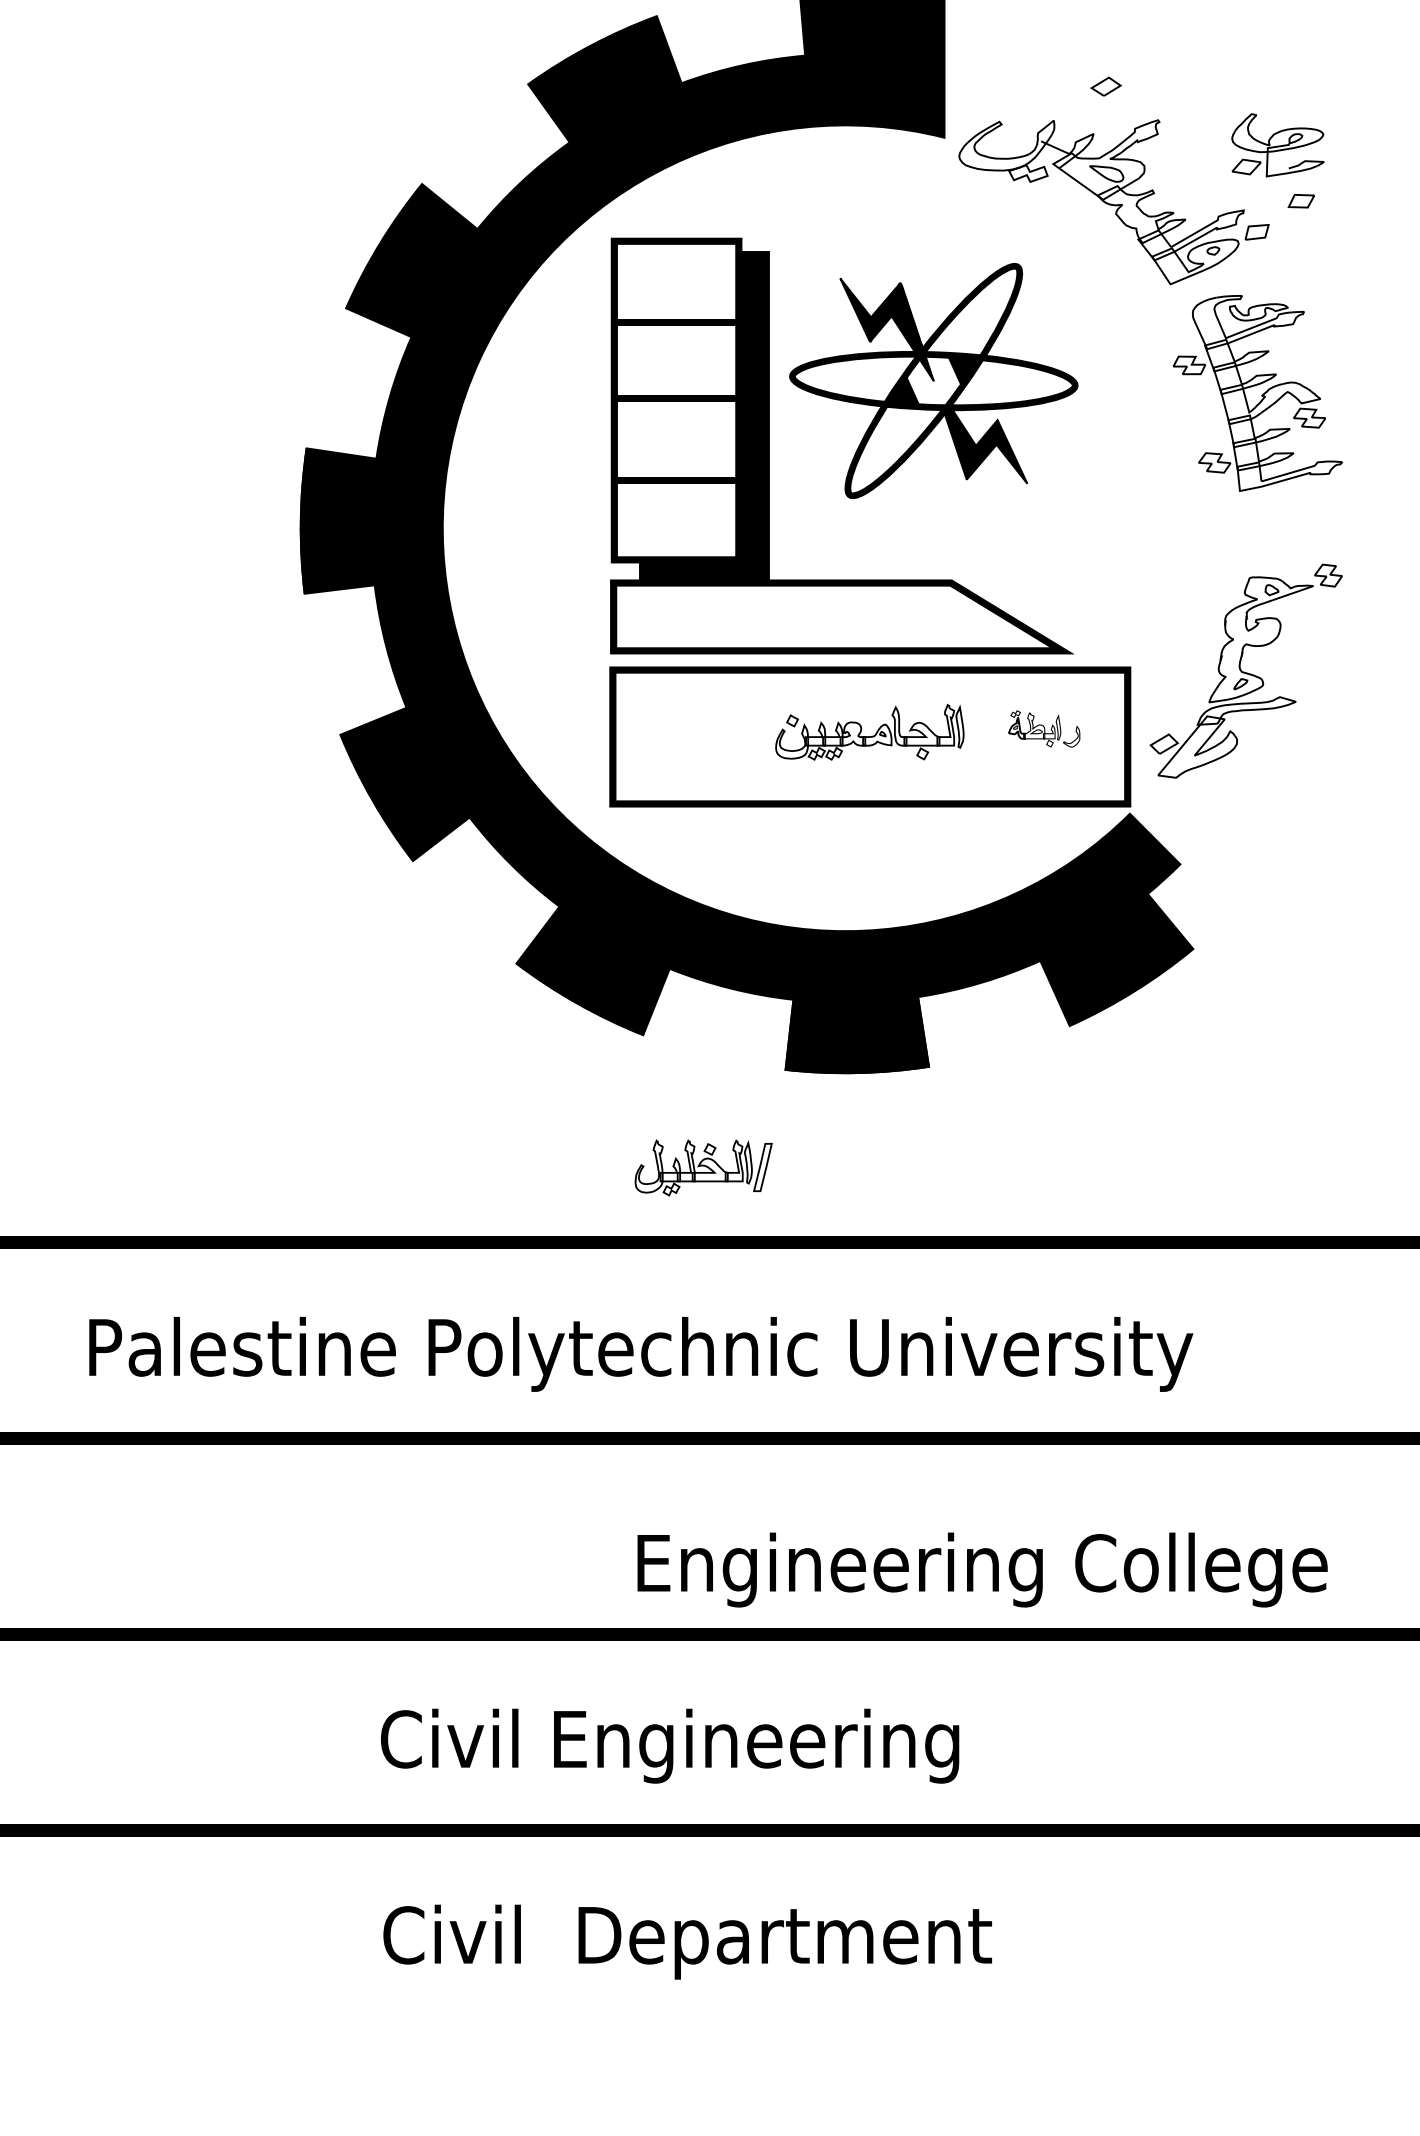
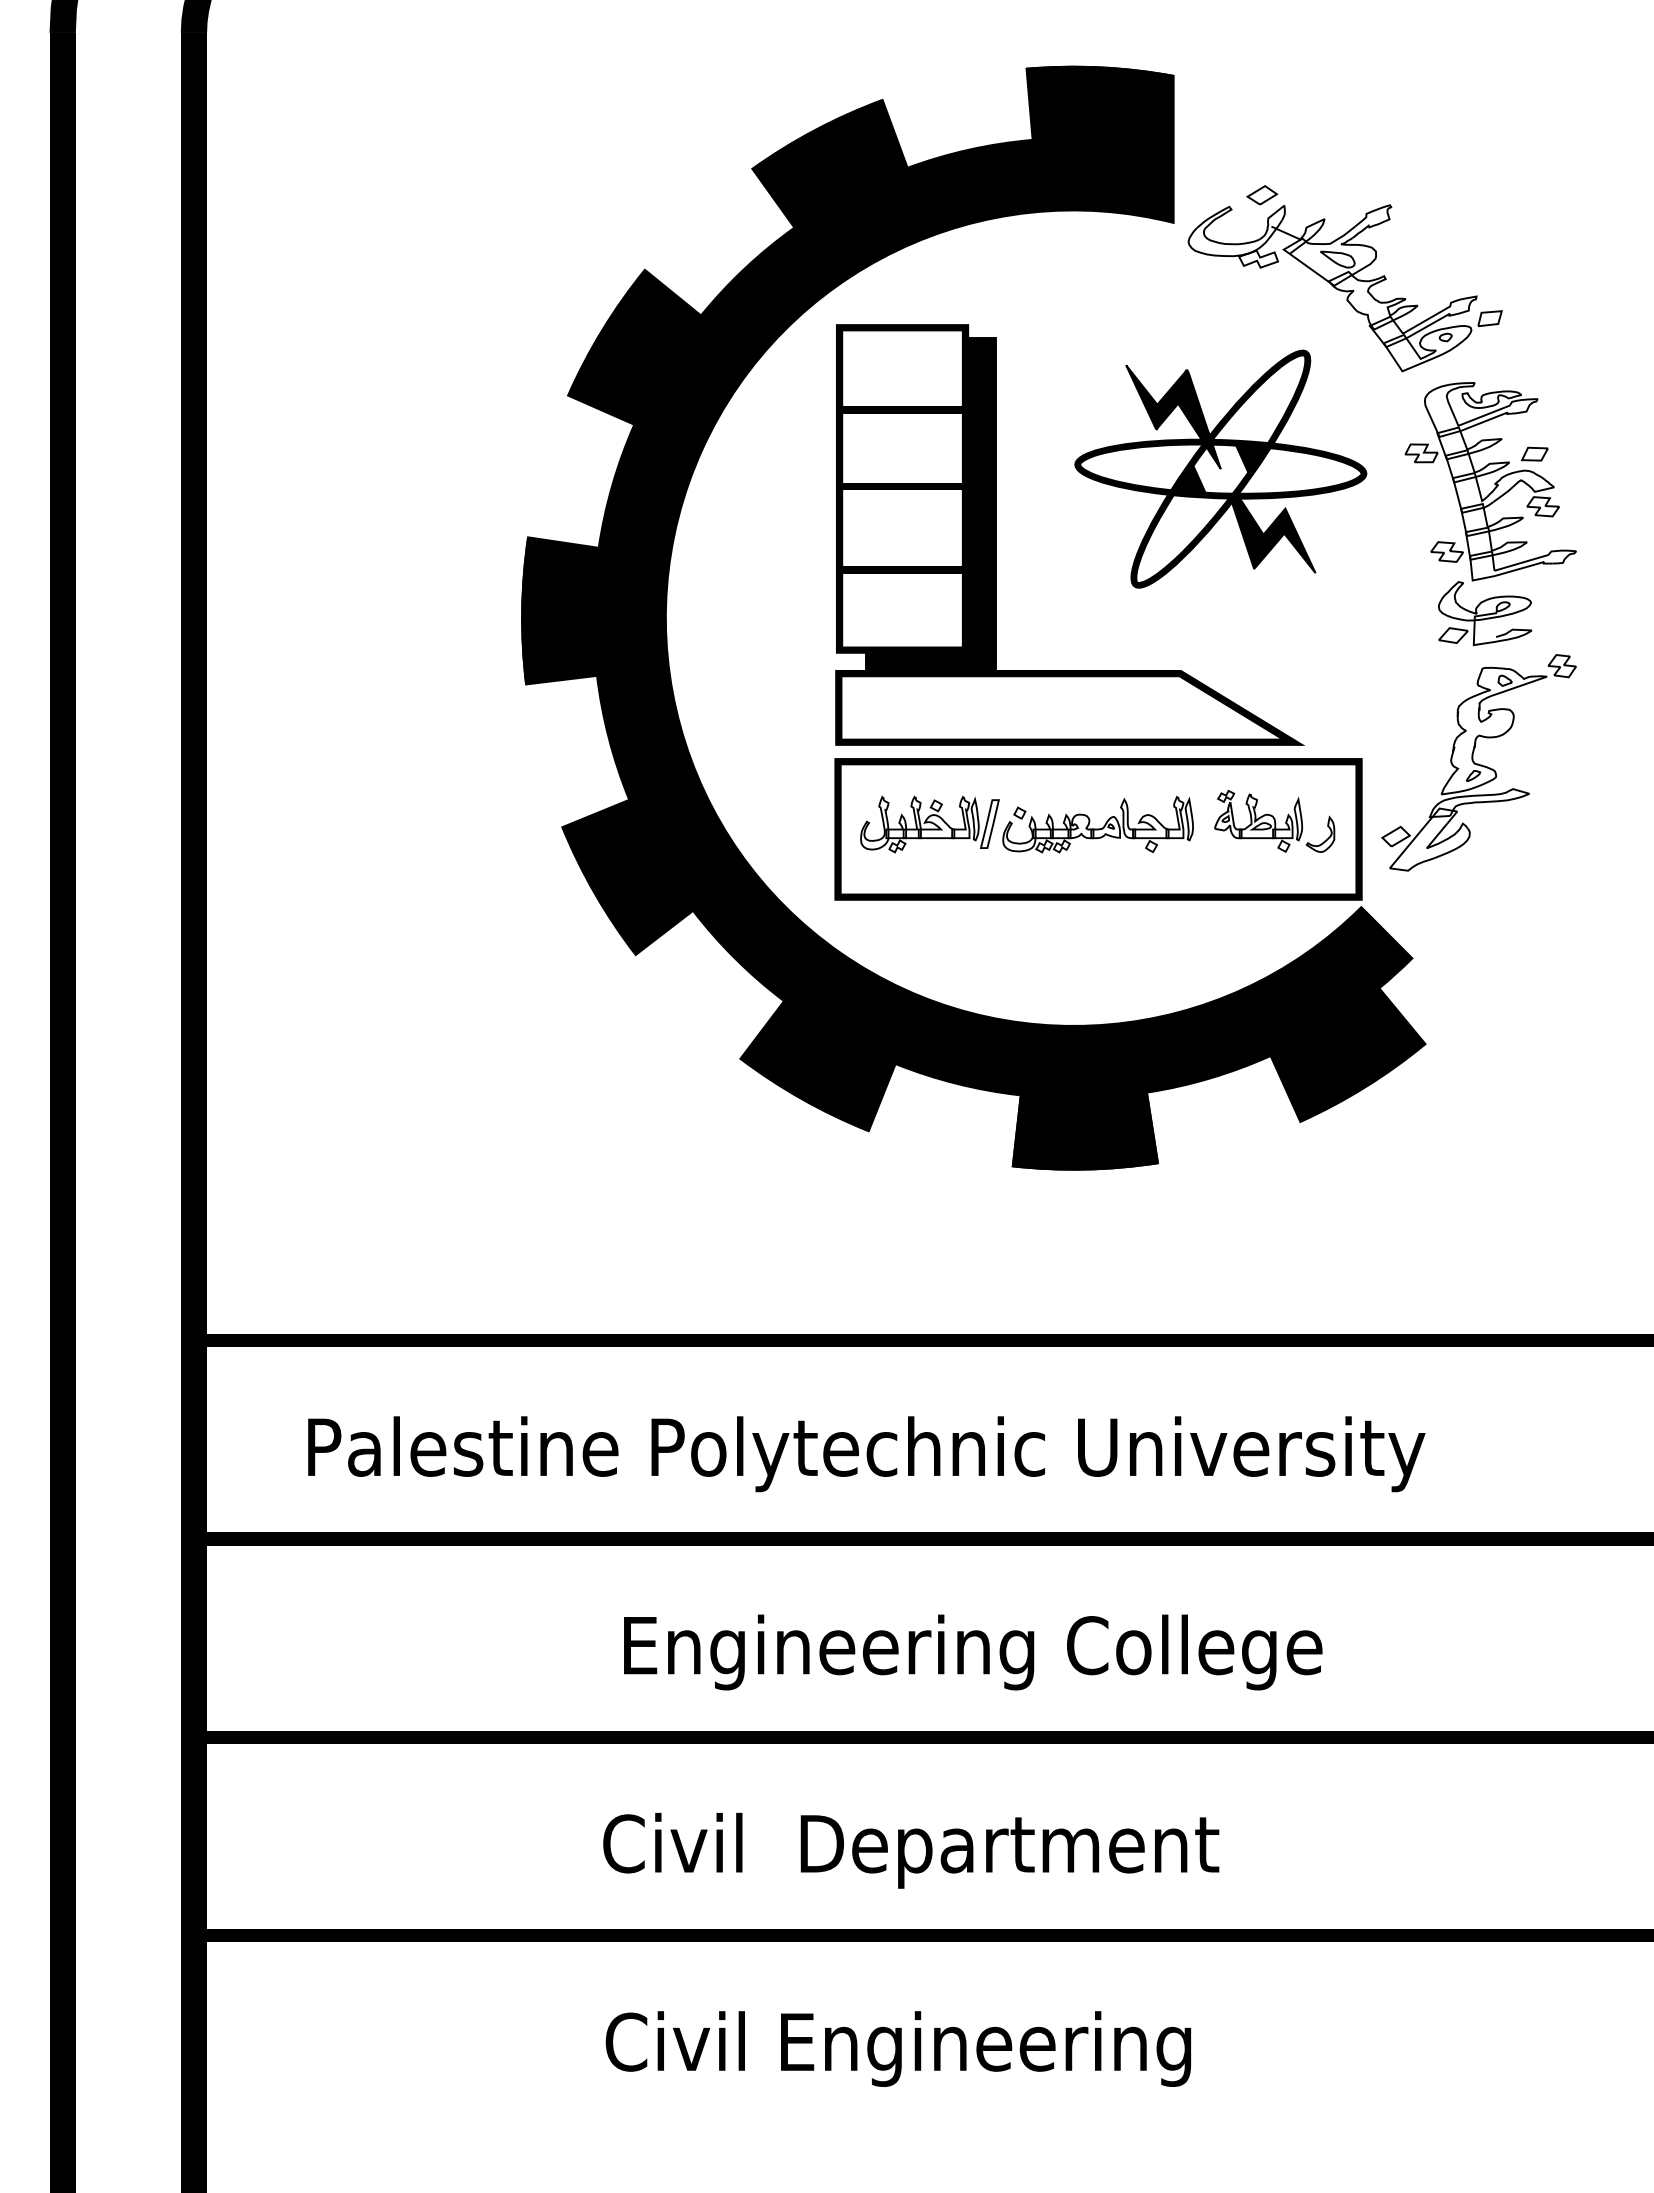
part: (1106, 86) -> (1262, 195), moved
part: (1278, 145) -> (1485, 613), moved
part: (1301, 200) -> (1534, 453), moved
part: (933, 380) -> (1220, 468), moved
part: (1044, 728) -> (1274, 820), size x1.67
part: (703, 1167) -> (929, 824), moved
text: (982, 1570) -> (973, 1652), moved
text: (771, 1745) -> (998, 1850), Civil Engineering -> Civil  Department
text: (774, 1941) -> (1001, 2048), Civil  Department -> Civil Engineering

